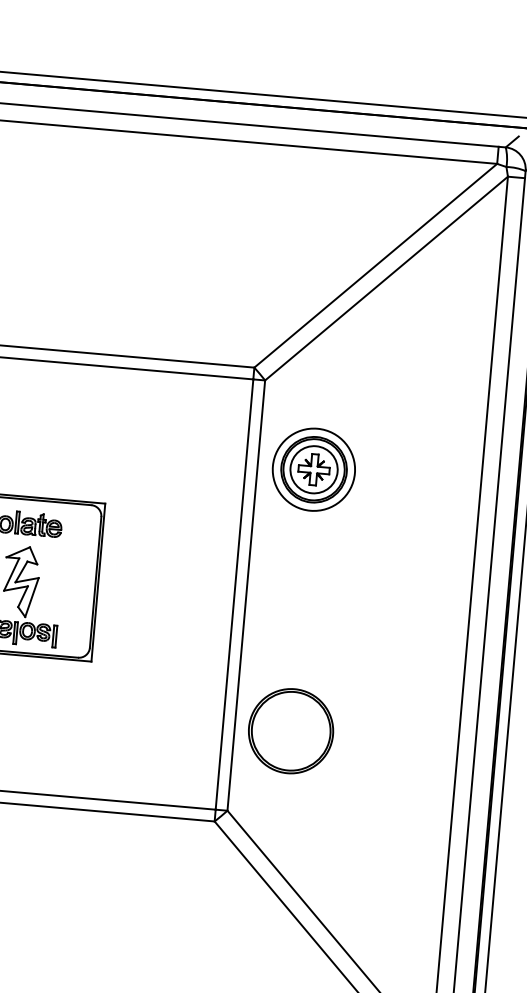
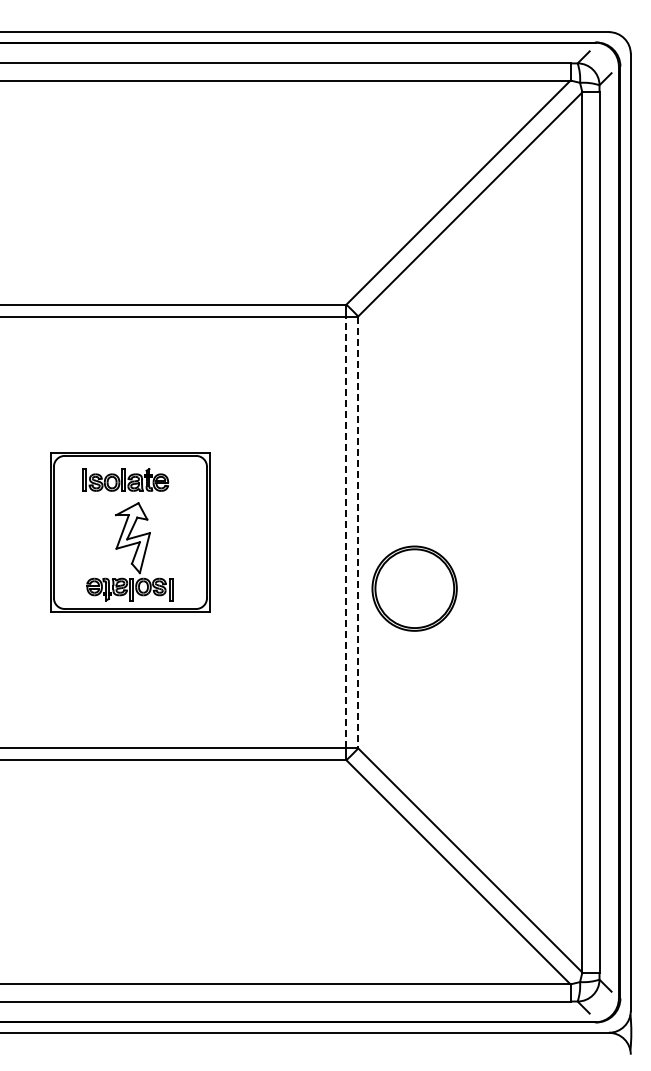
part: (313, 470) -> (414, 401), removed
line: (234, 594) -> (346, 532), solid -> dashed
line: (246, 595) -> (358, 532), solid -> dashed
part: (290, 731) -> (414, 588), moved

